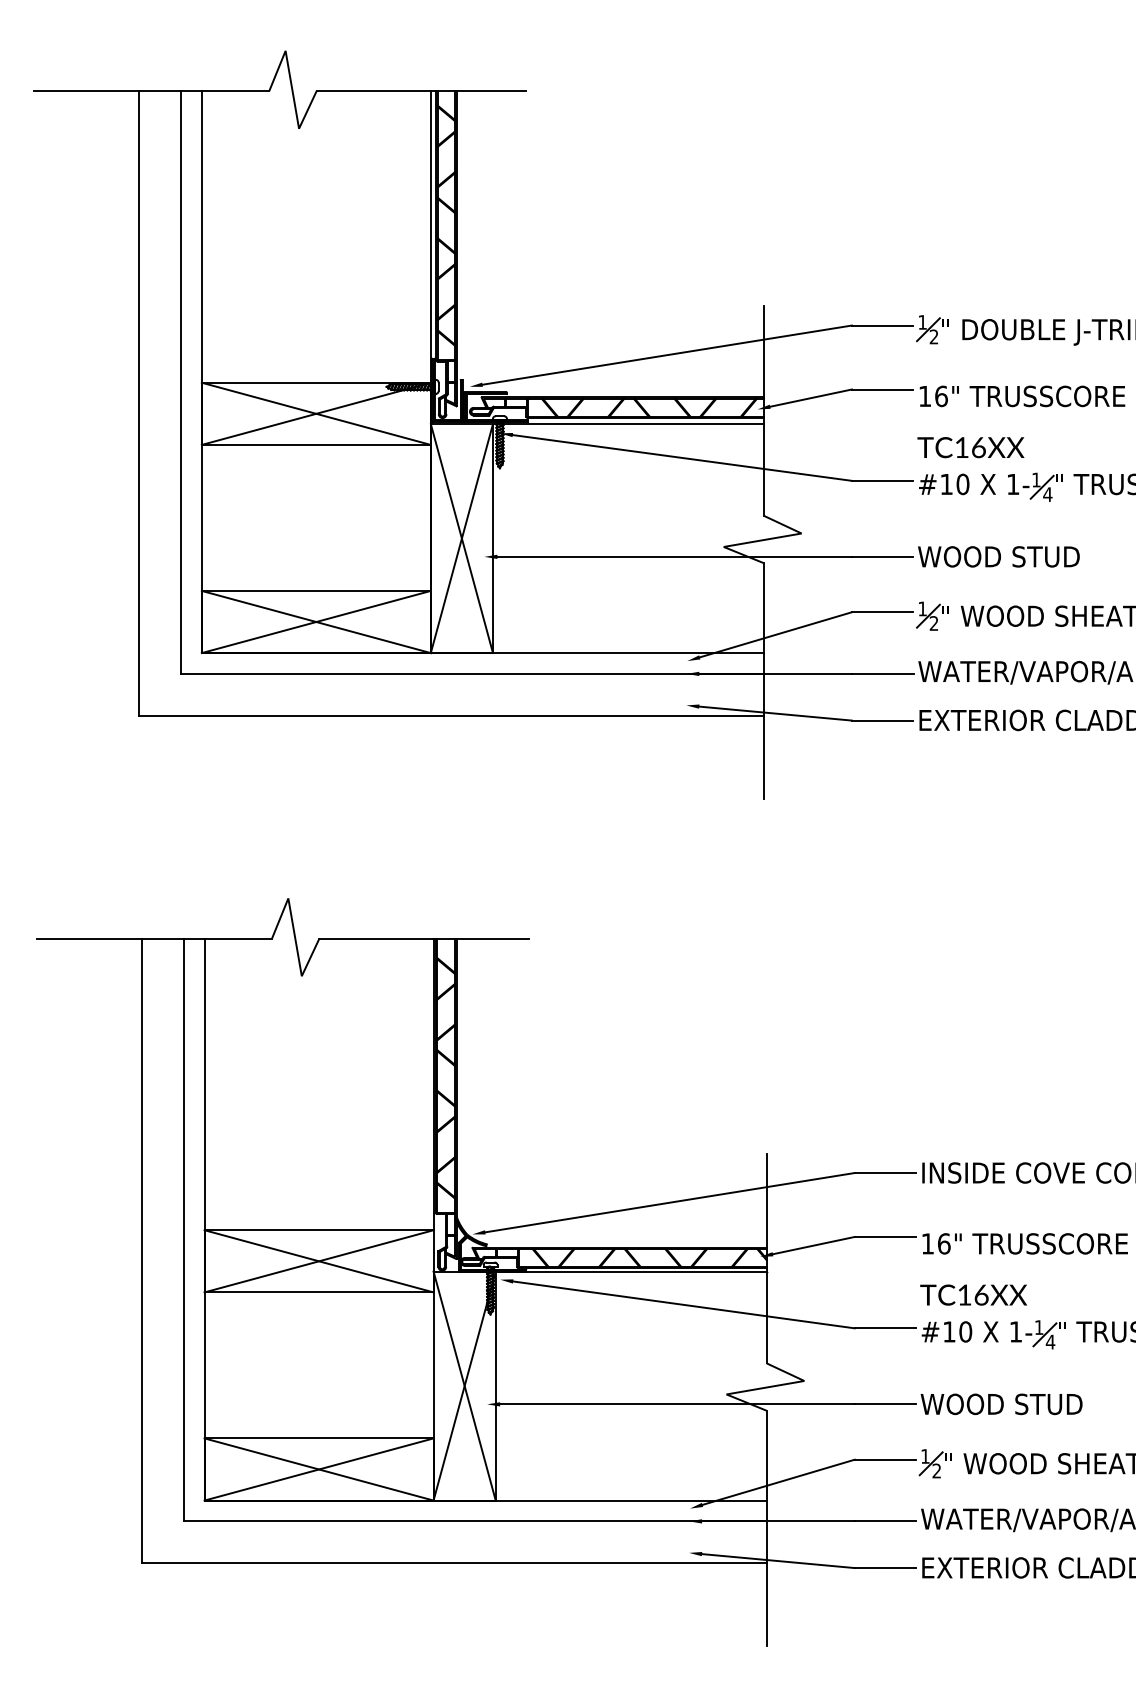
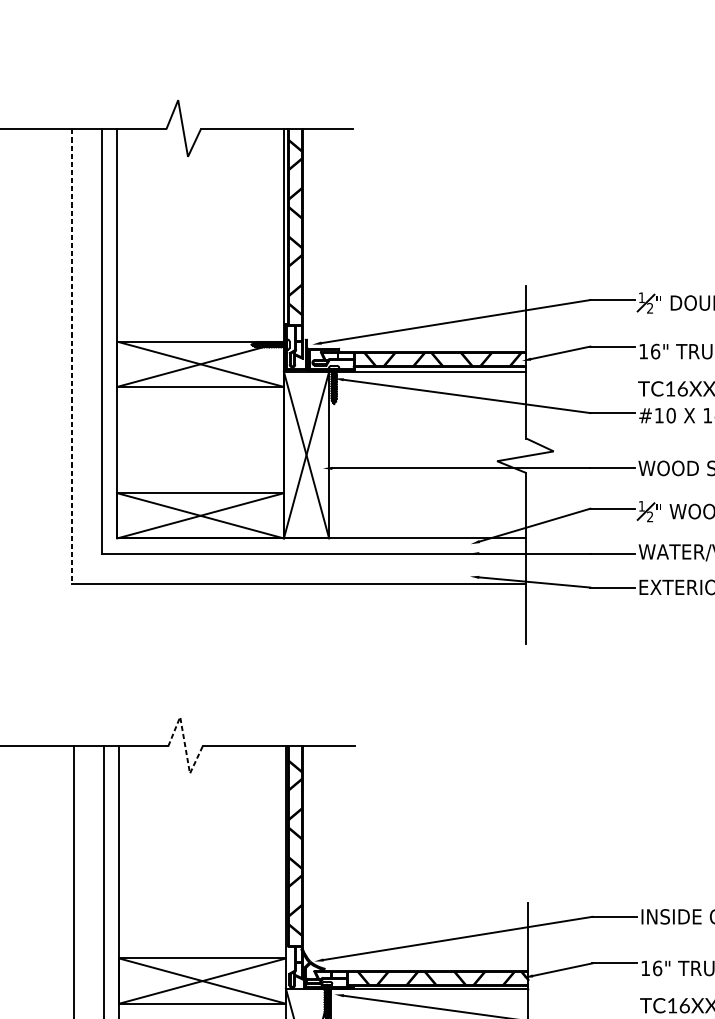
line: (139, 403) -> (71, 356), solid -> dashed
line: (295, 936) -> (185, 744), solid -> dashed

